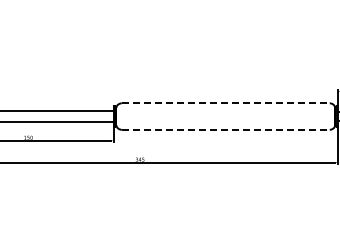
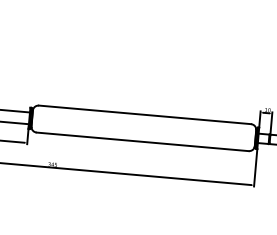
line: (225, 103) -> (144, 115), dashed -> solid
line: (225, 129) -> (142, 141), dashed -> solid

